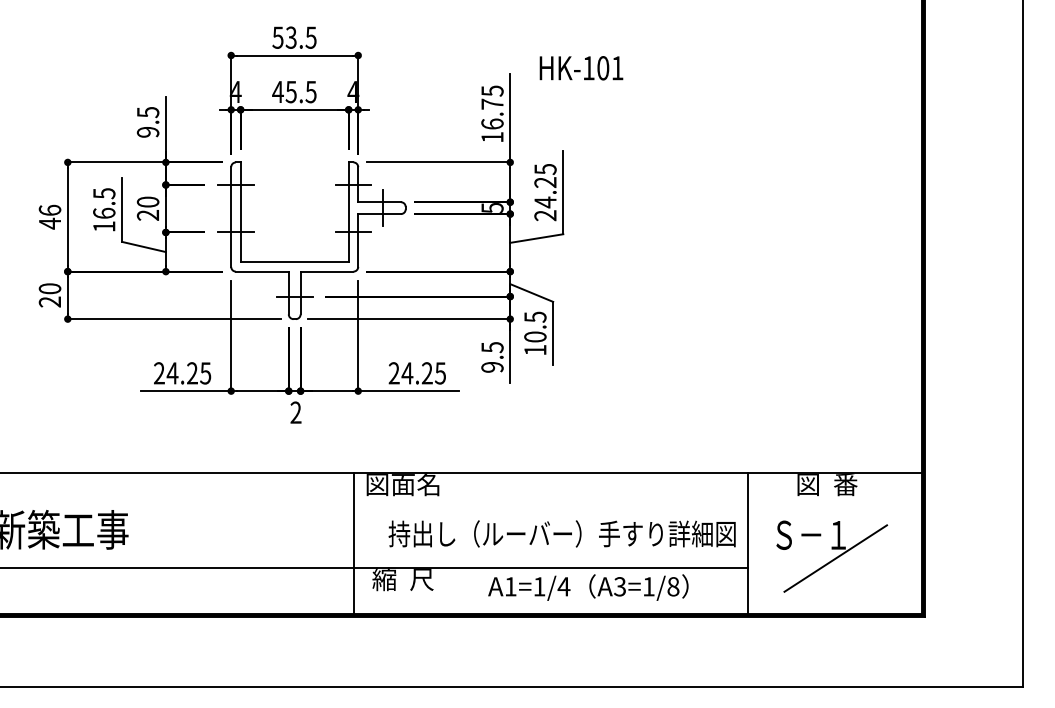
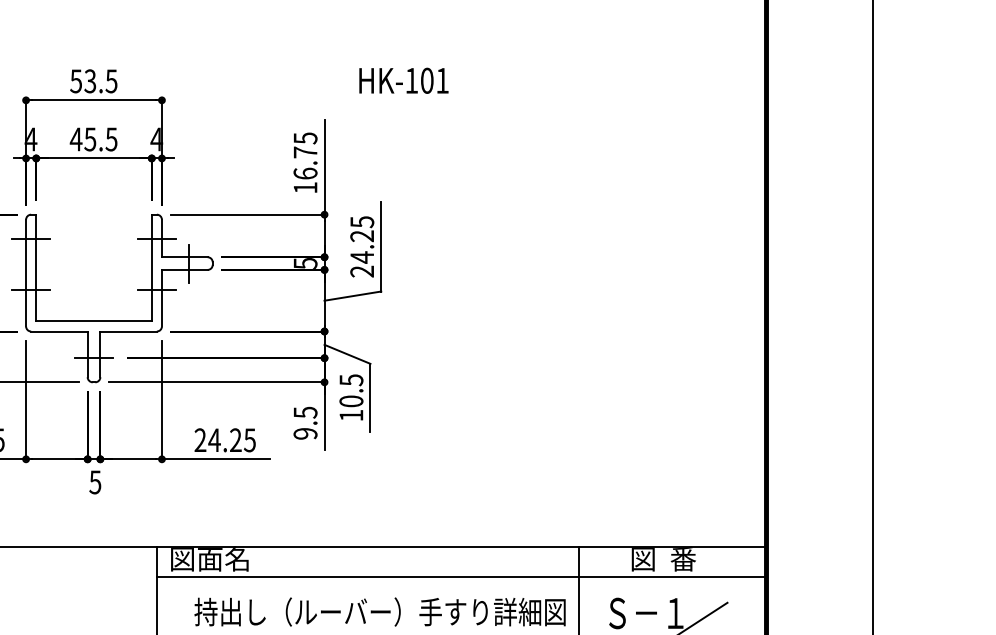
text: (581, 68) -> (403, 81), moved
text: (295, 412) -> (94, 482), 2 -> 5
line: (638, 501) -> (461, 577), added

